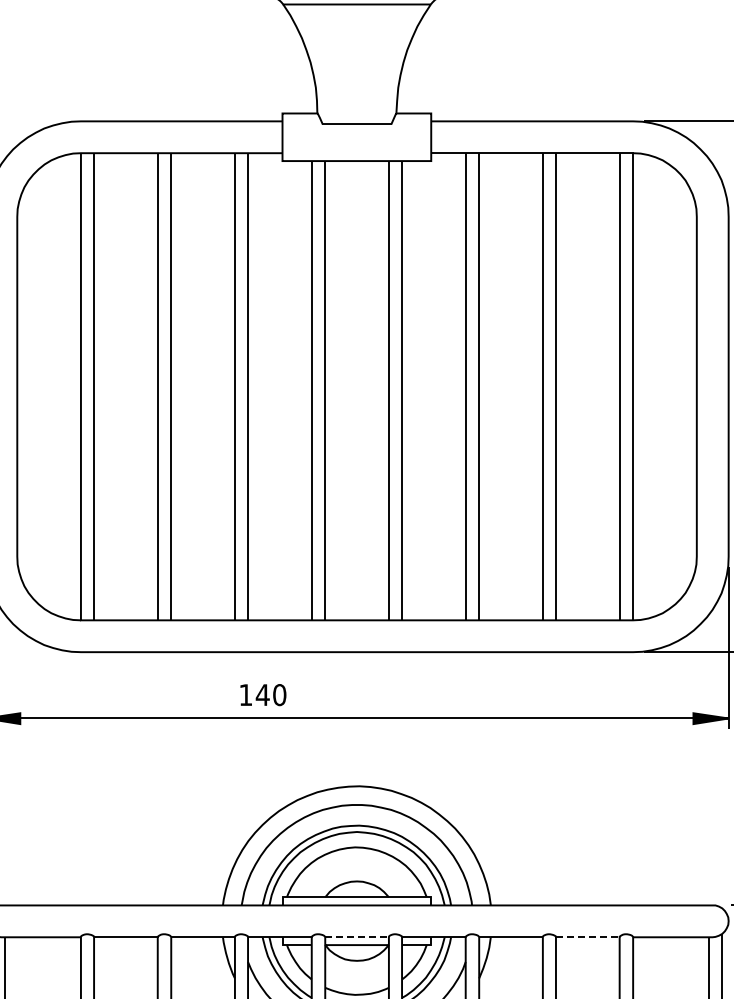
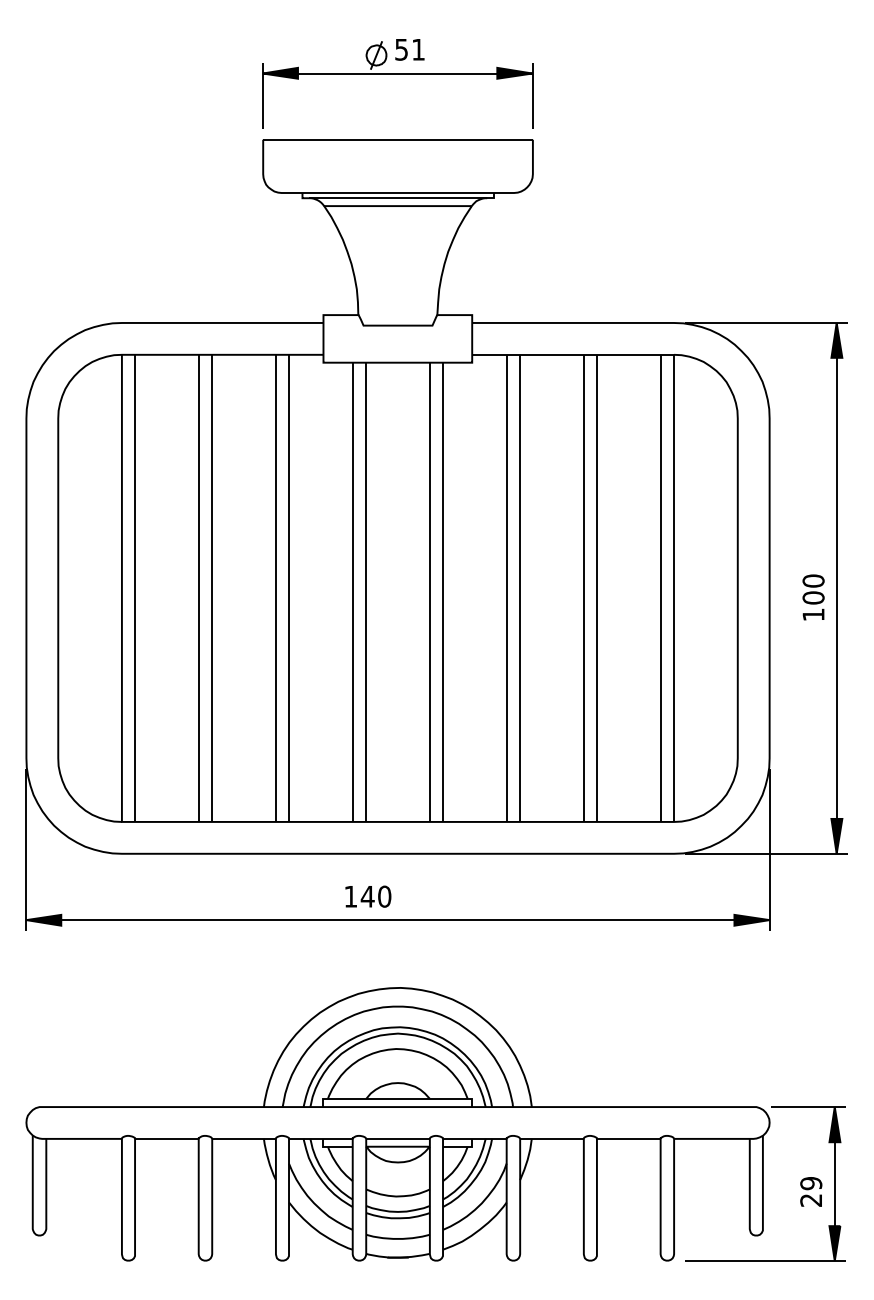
text: (263, 694) -> (368, 896), moved
line: (357, 936) -> (398, 1138), dashed -> solid
line: (587, 936) -> (628, 1138), dashed -> solid

